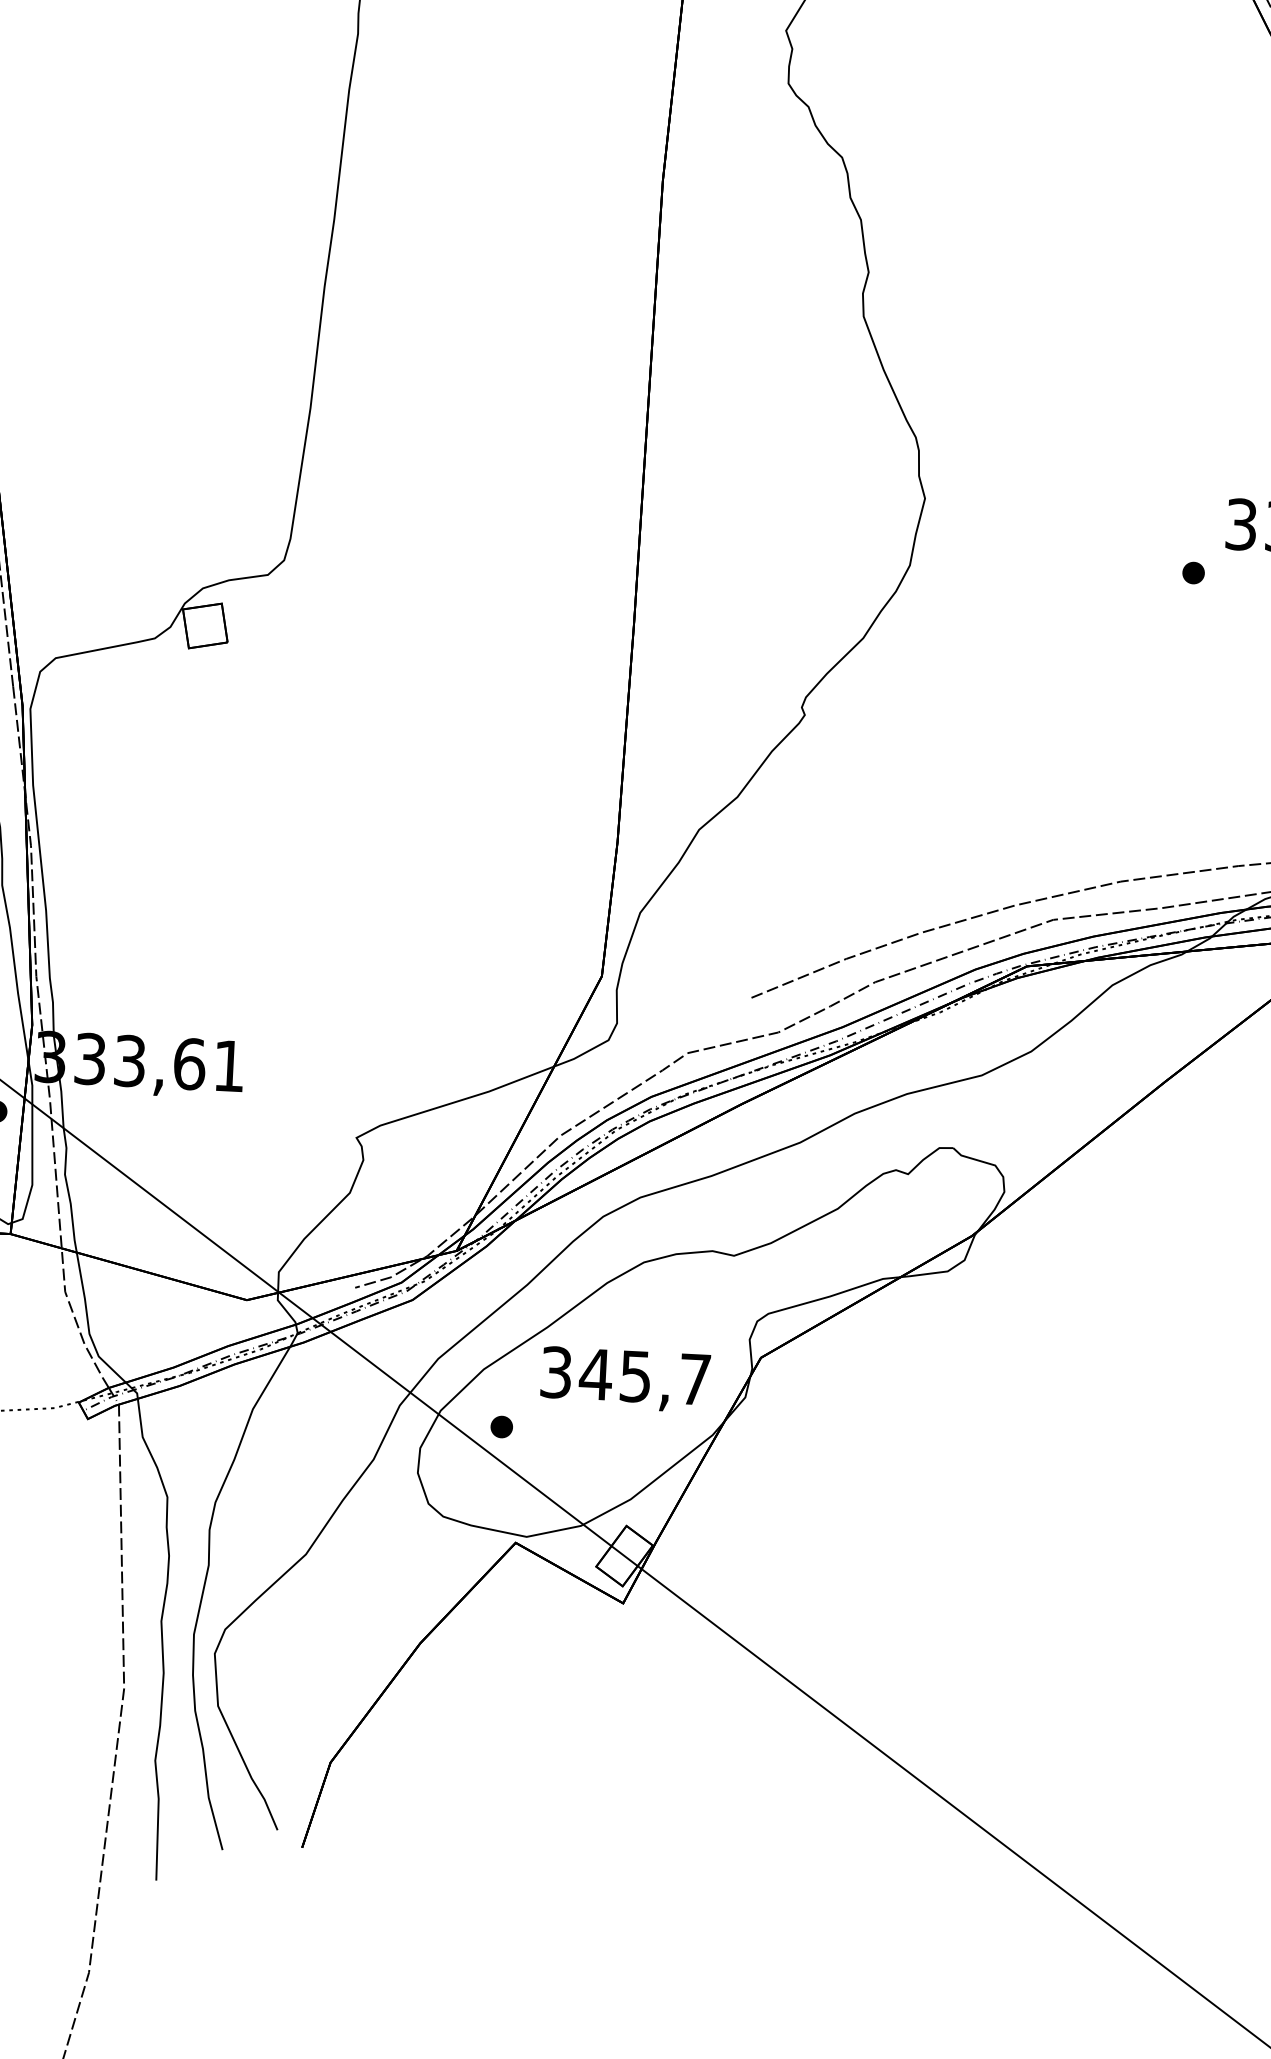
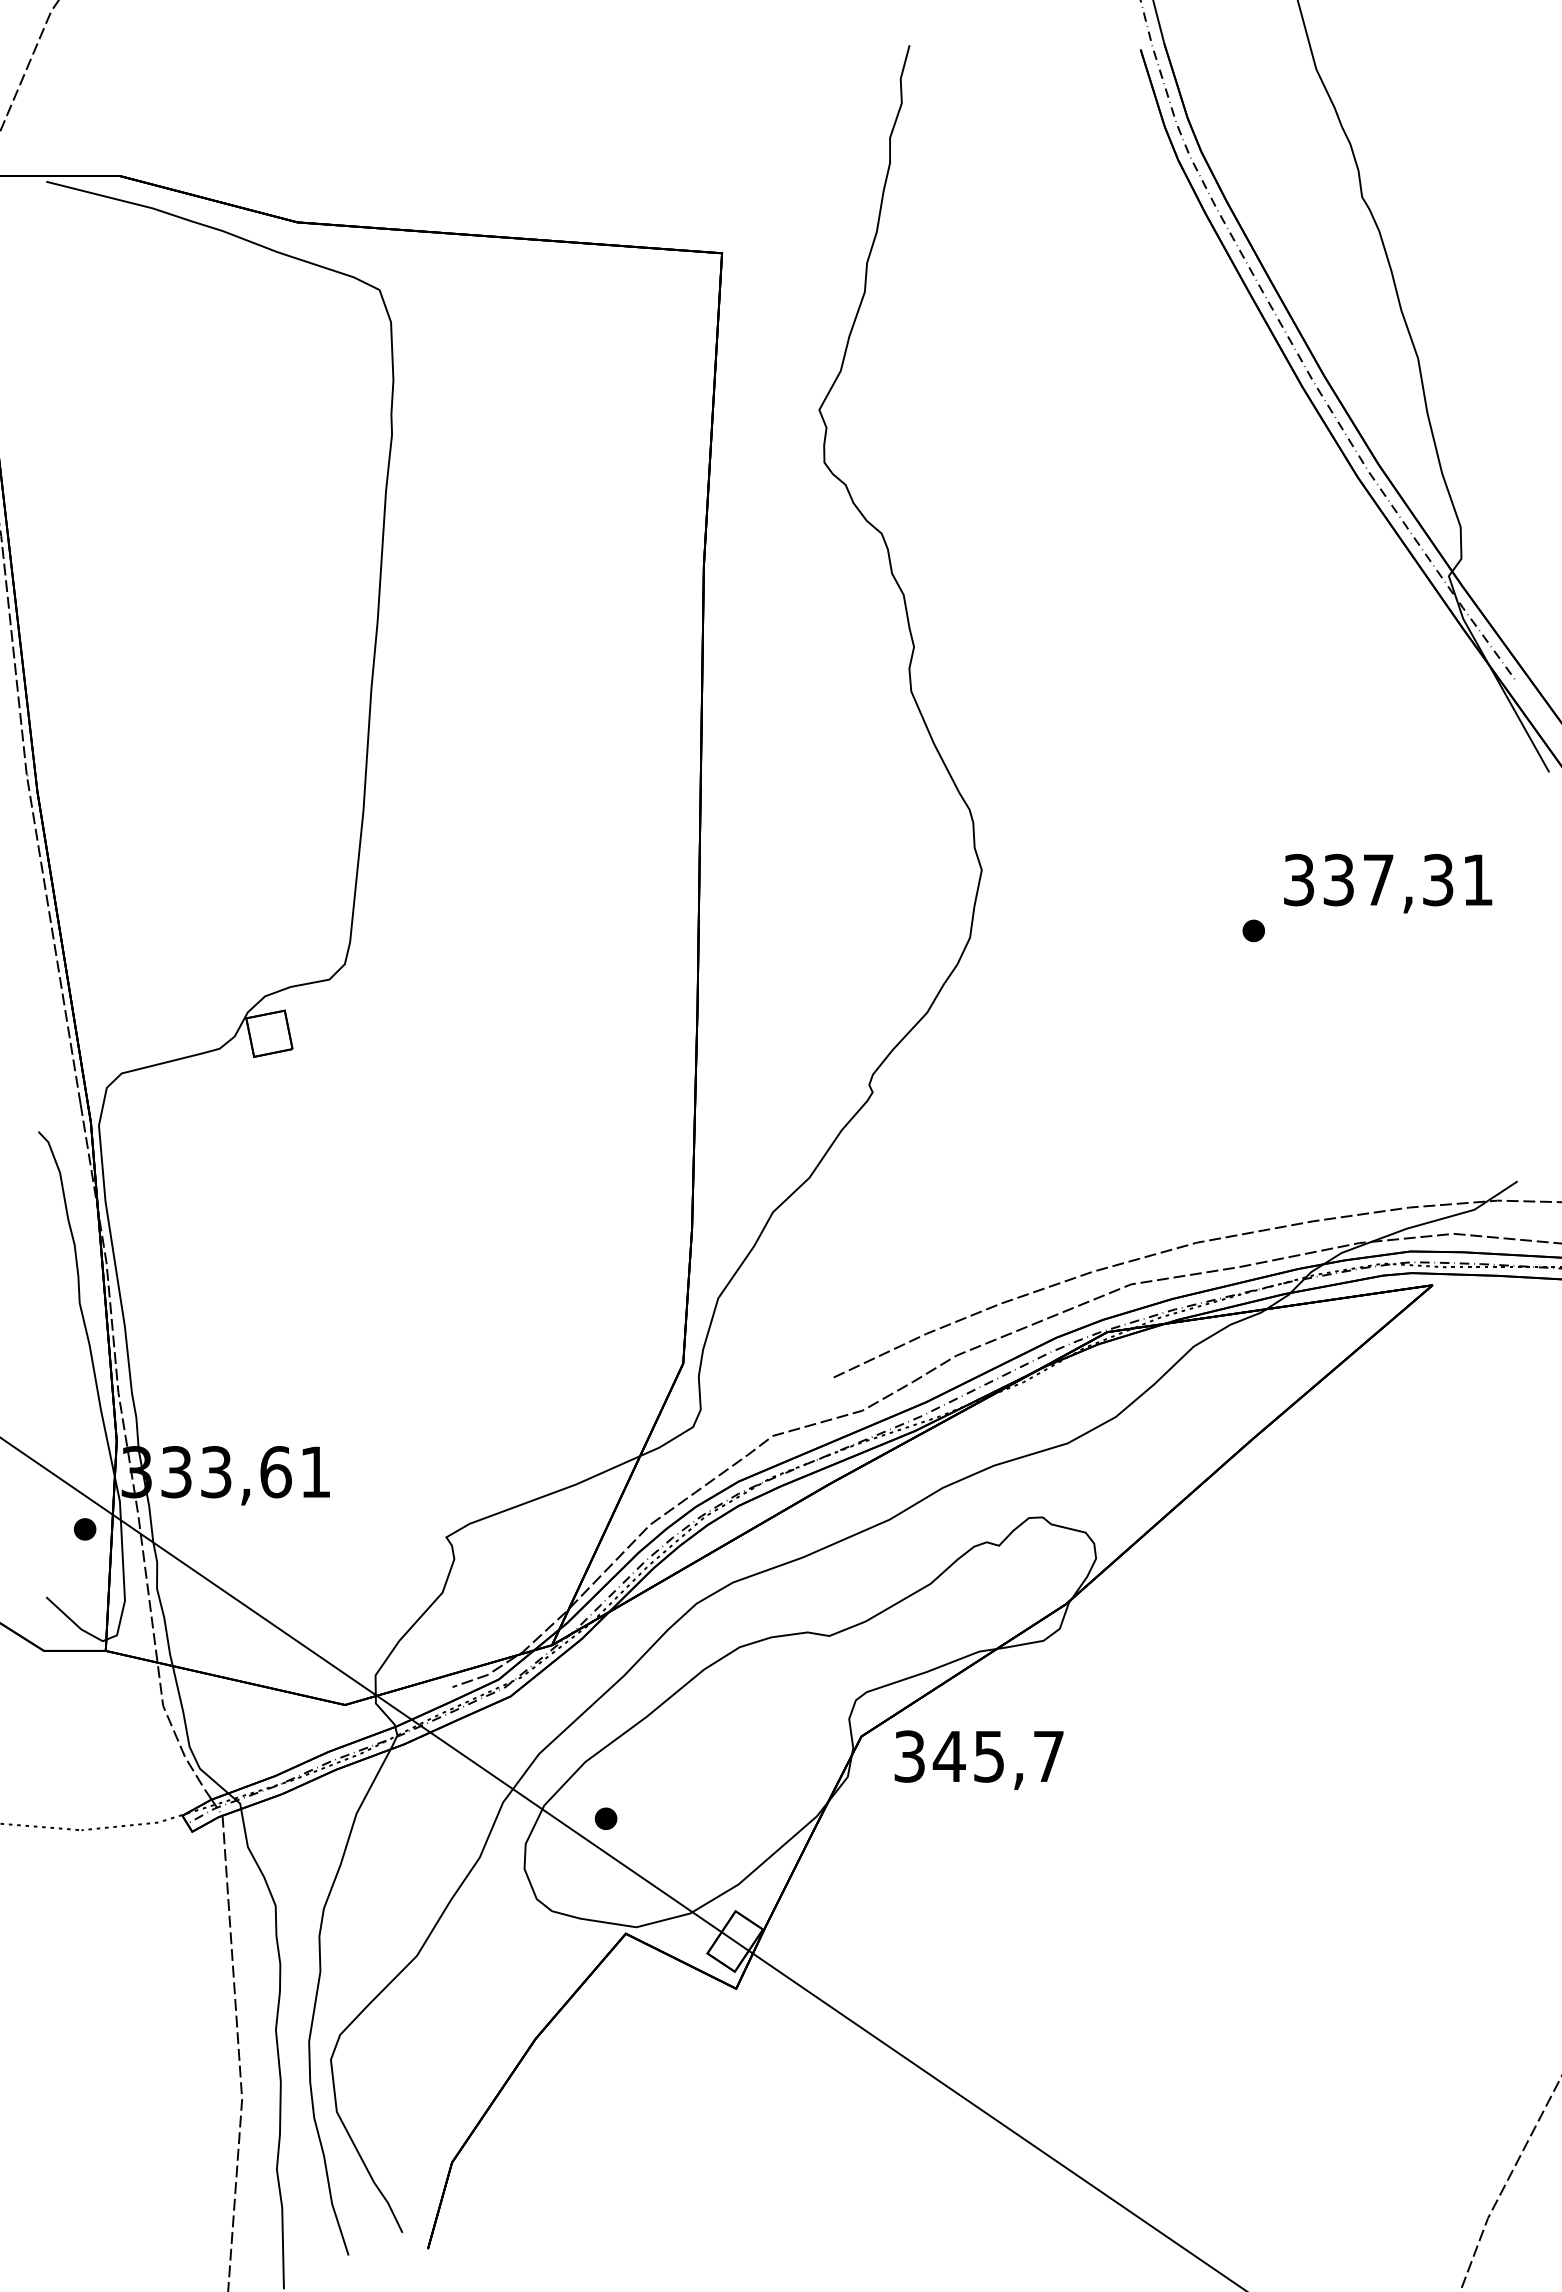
text: (624, 1378) -> (978, 1759), moved

